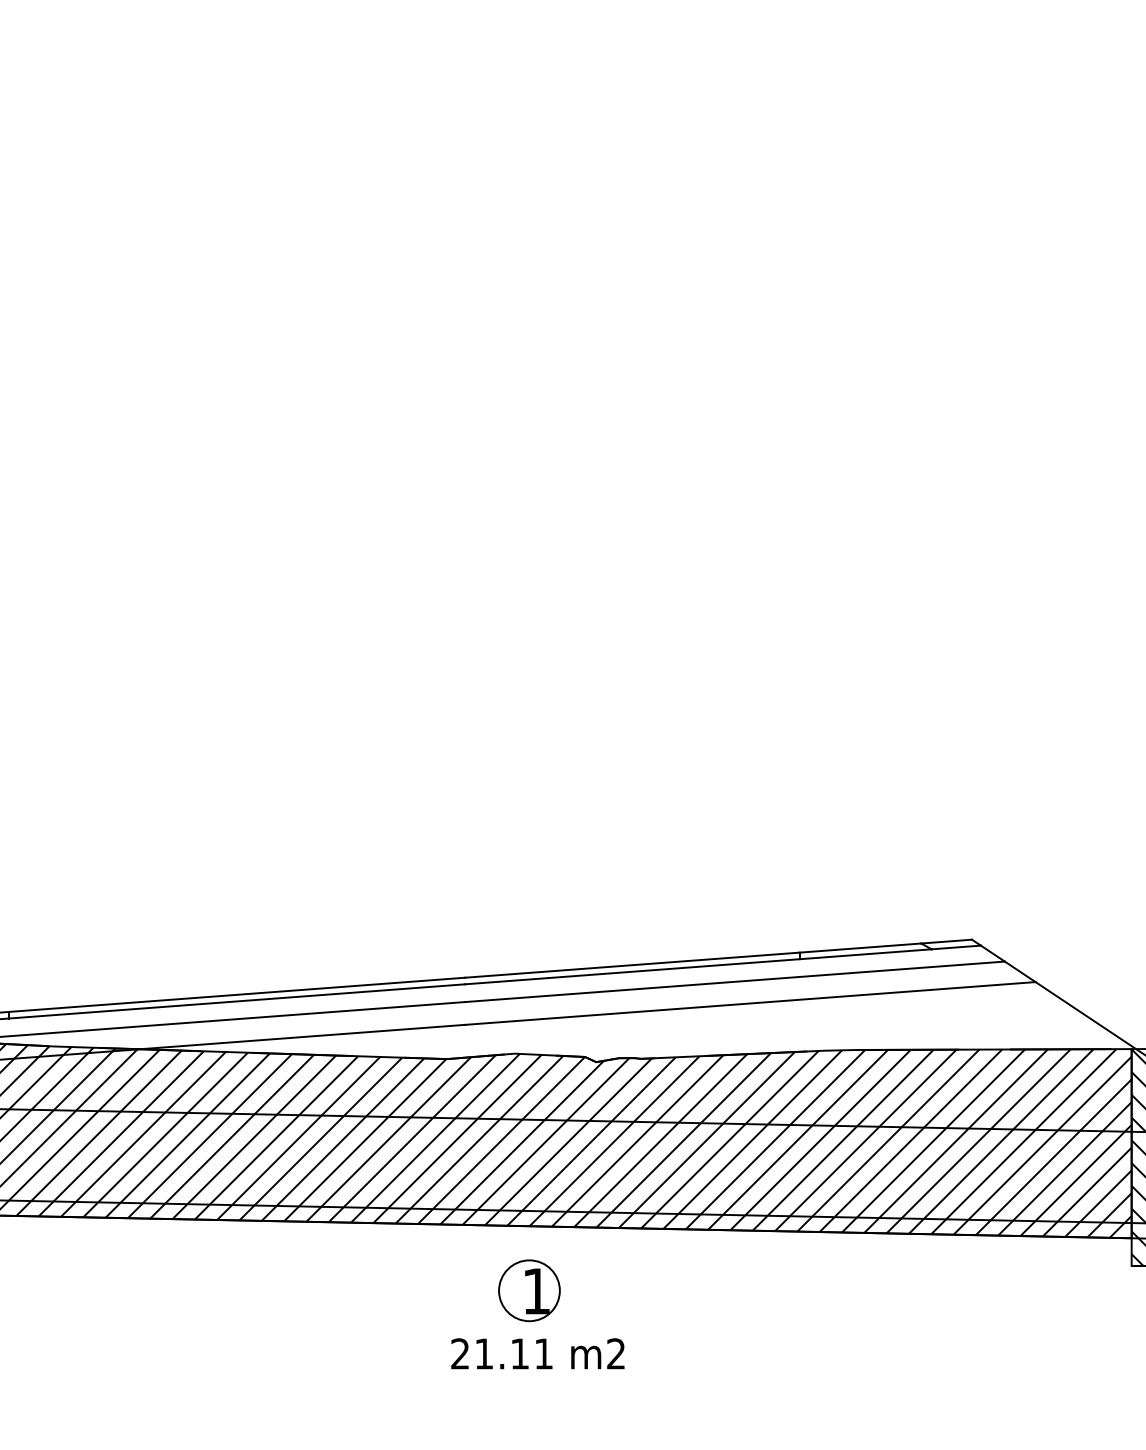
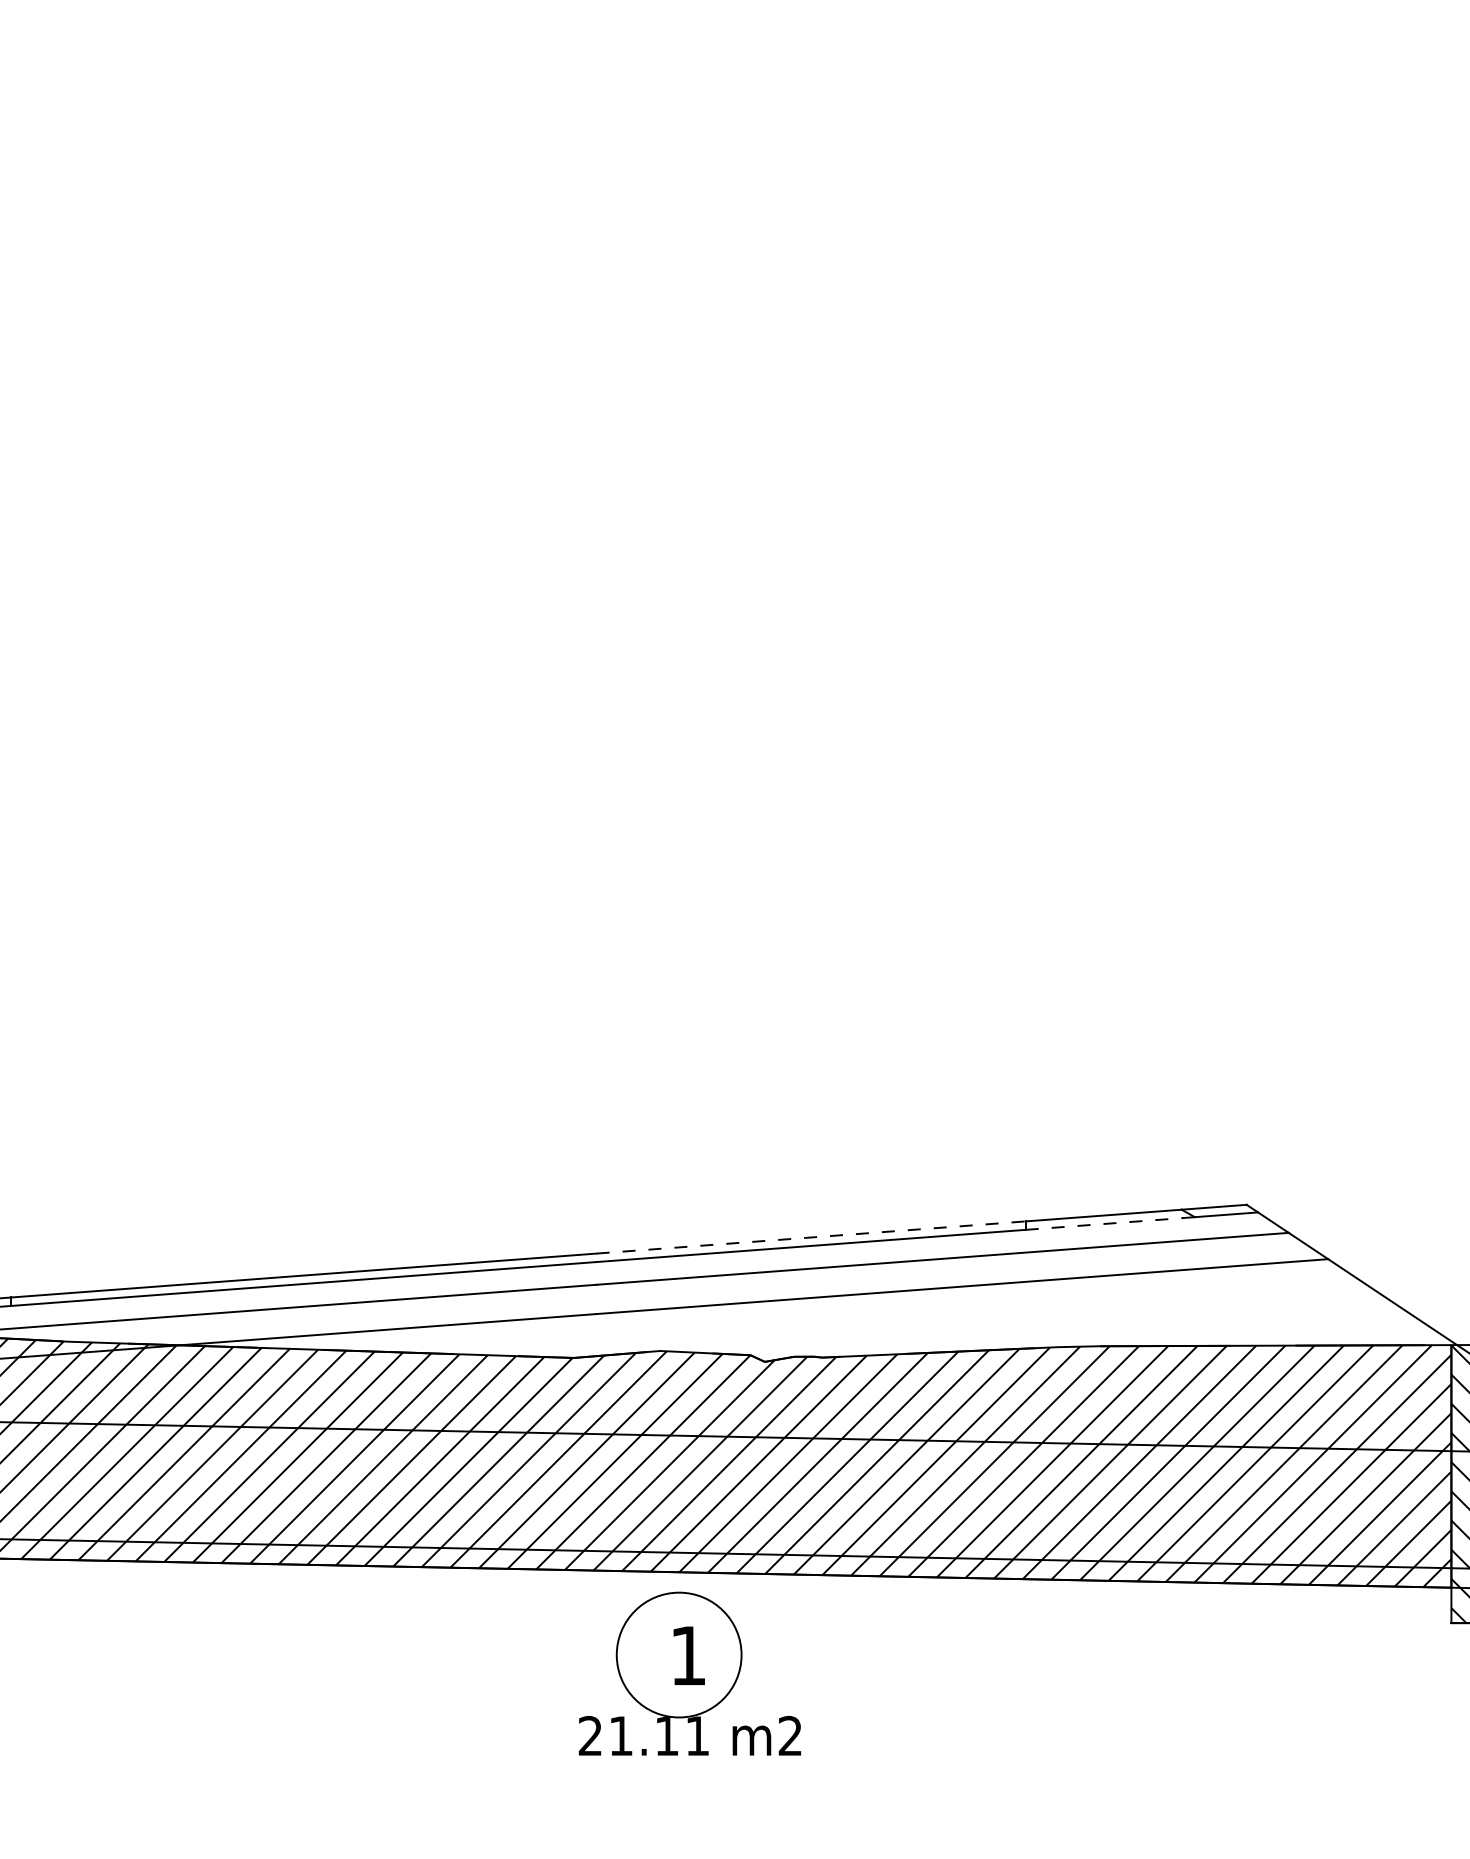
line: (865, 954) -> (1110, 1223), solid -> dashed
line: (632, 965) -> (811, 1237), solid -> dashed
circle: (529, 1291) -> (679, 1655), size x1.6

